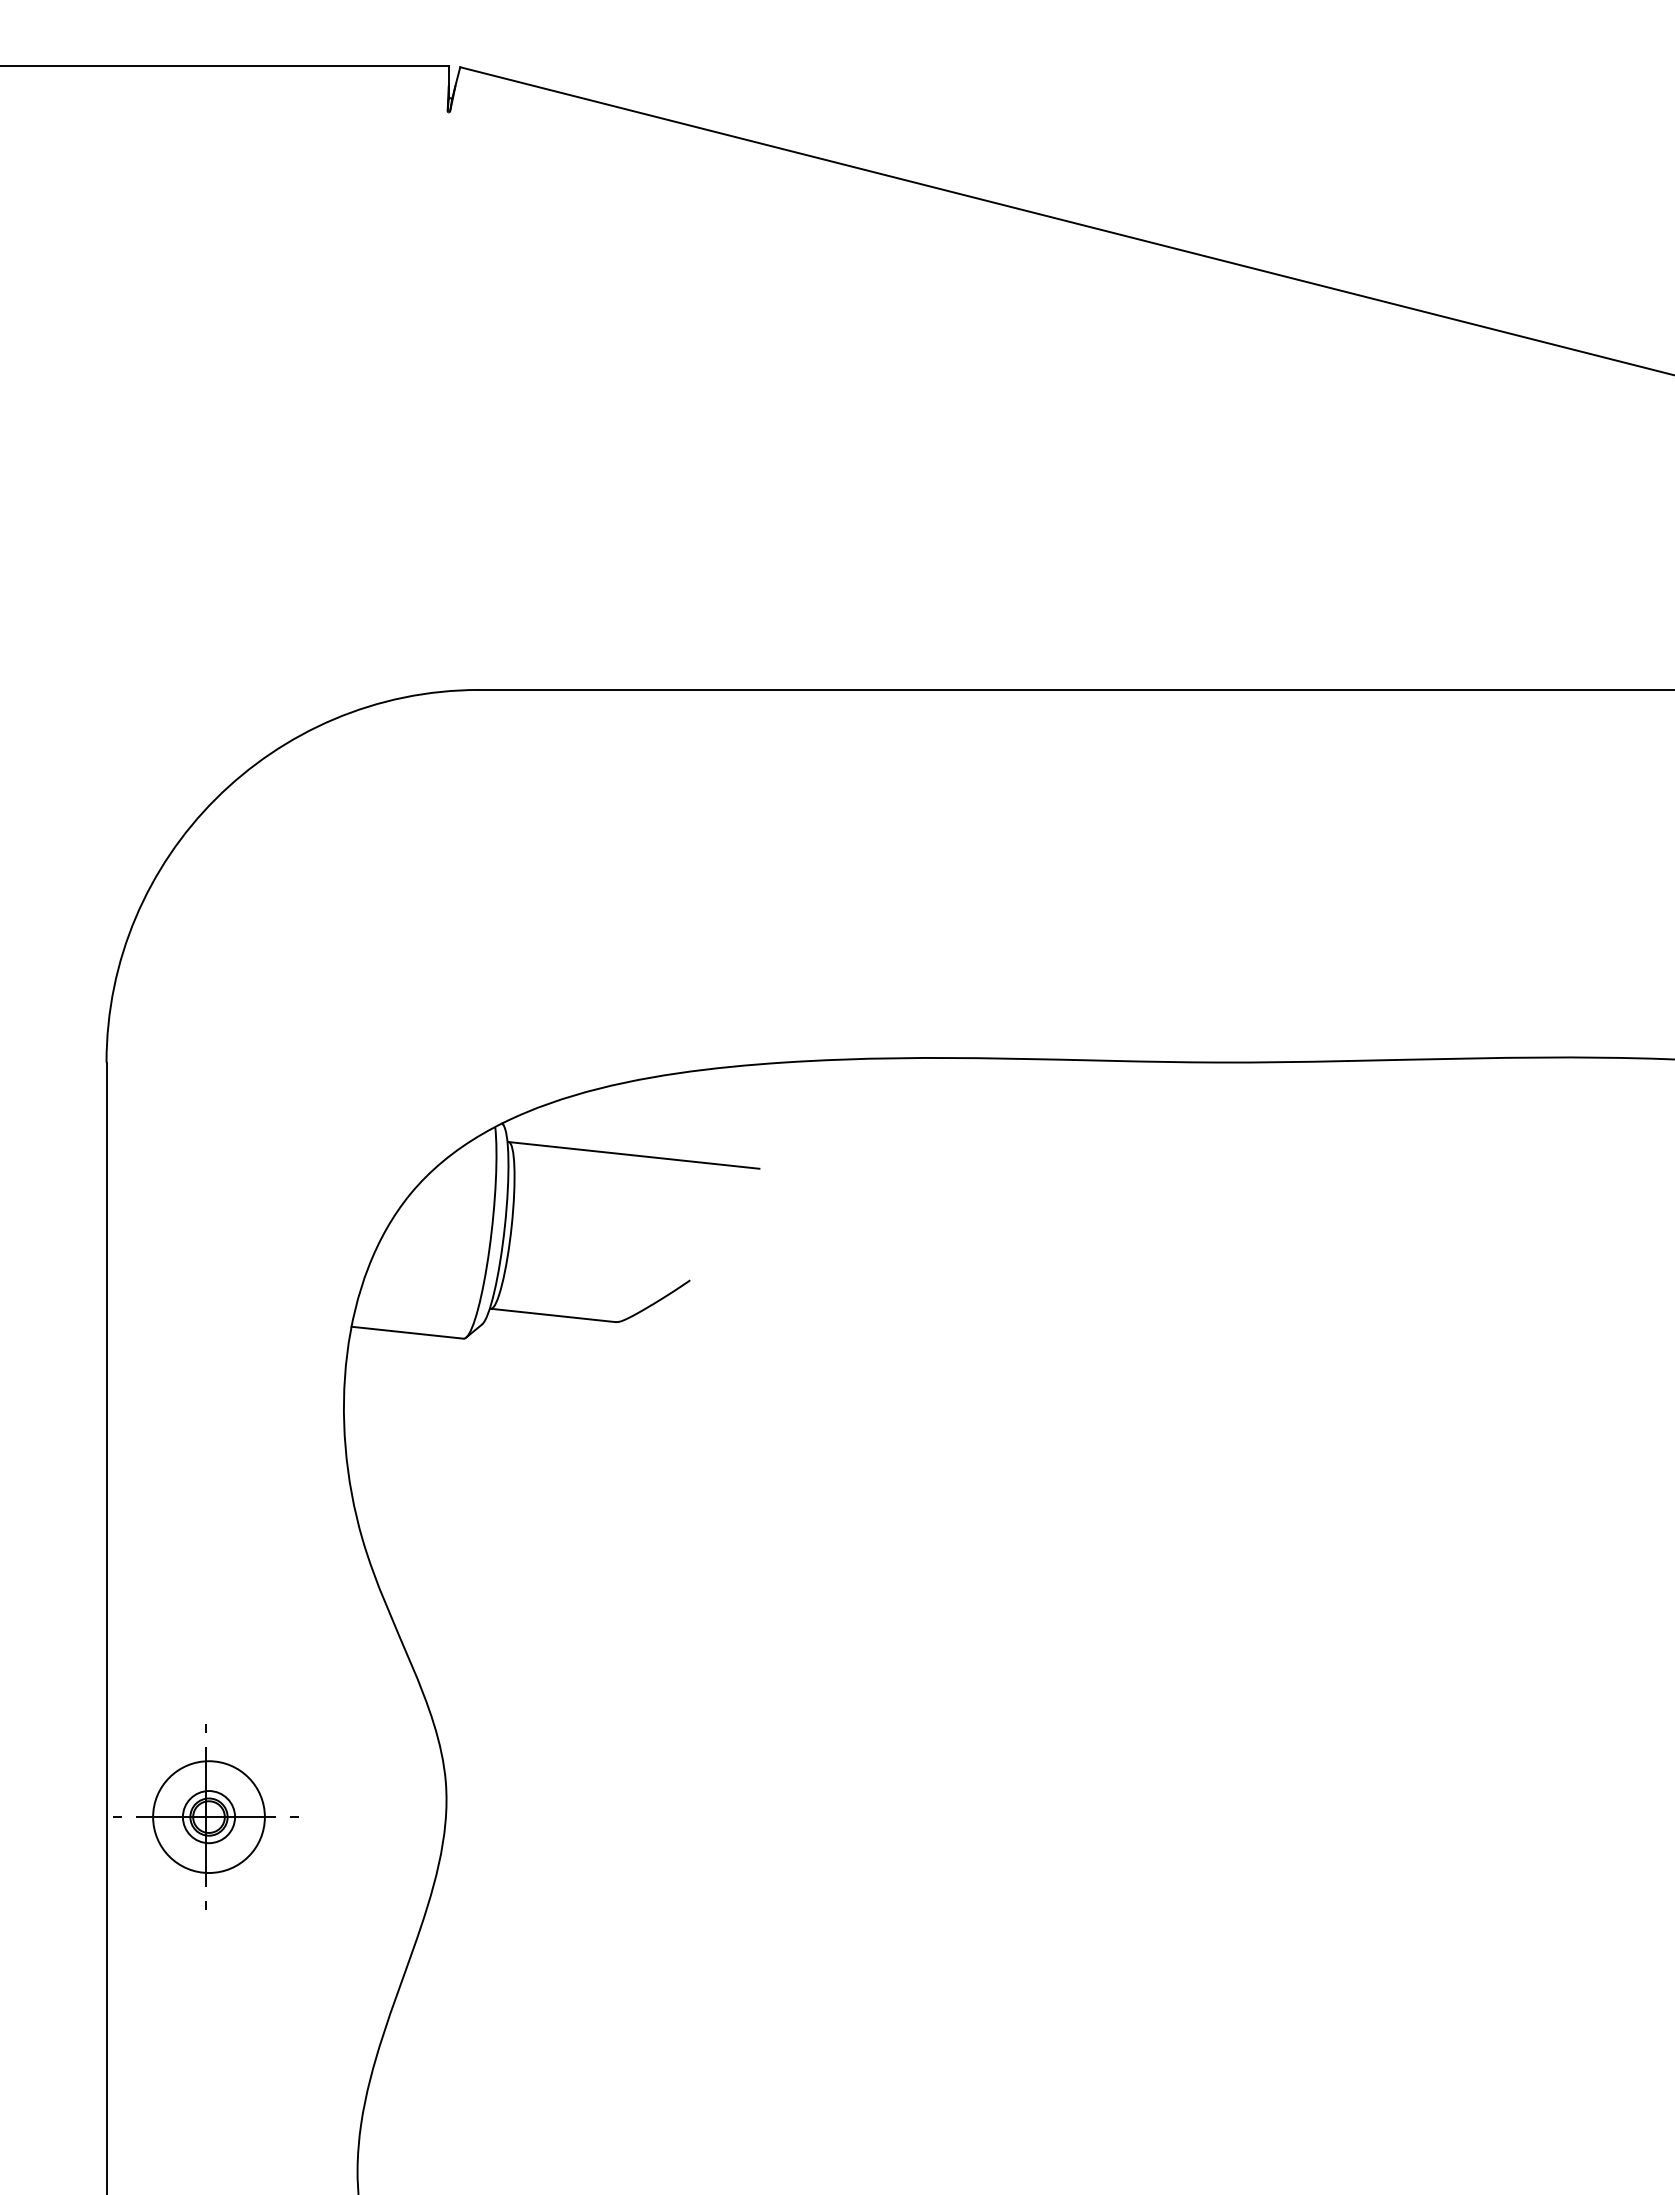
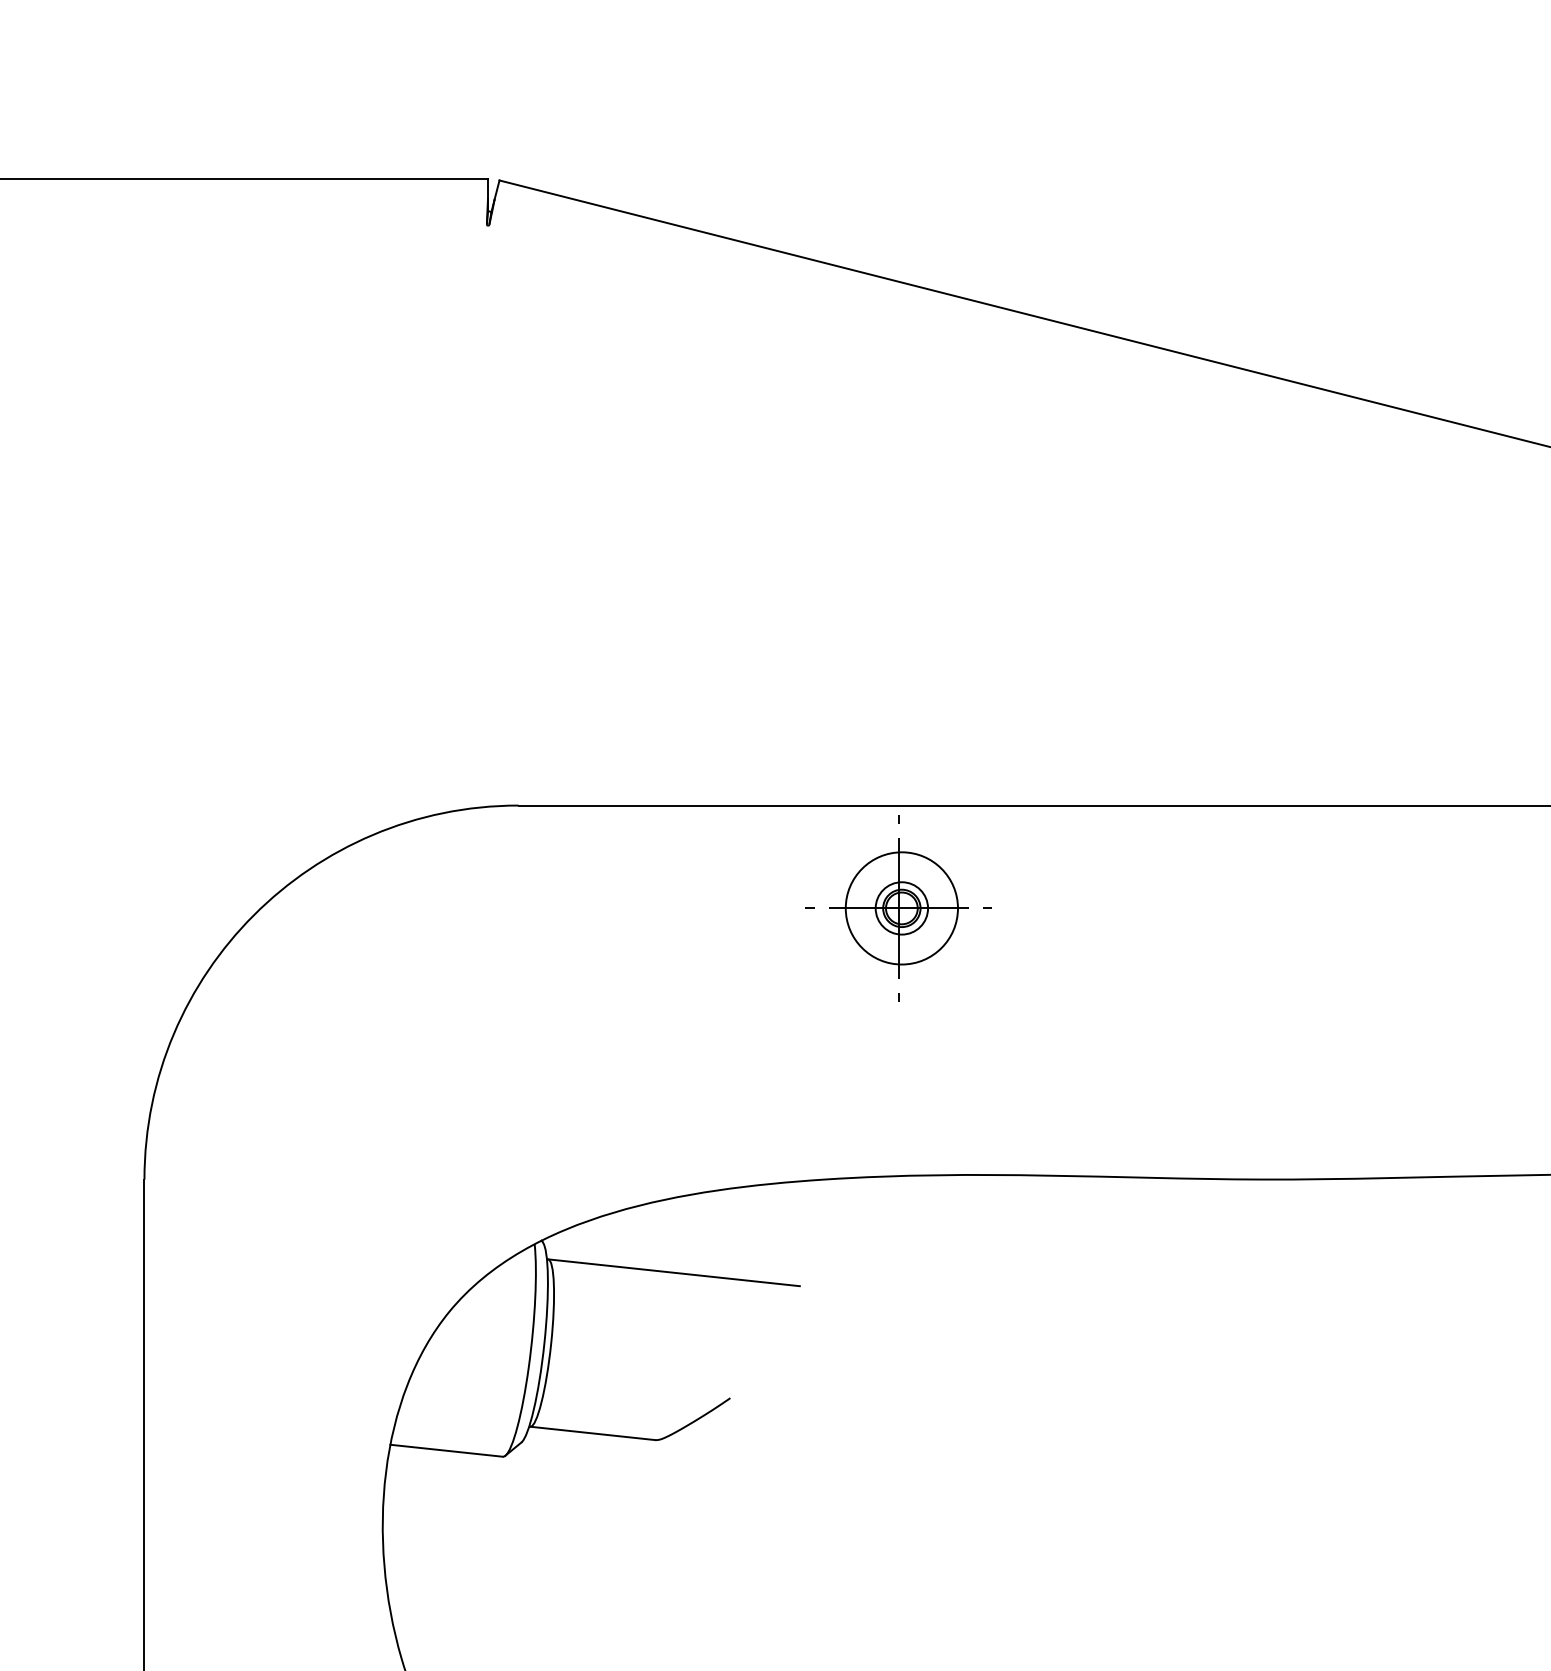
part: (857, 792) -> (898, 908), added

